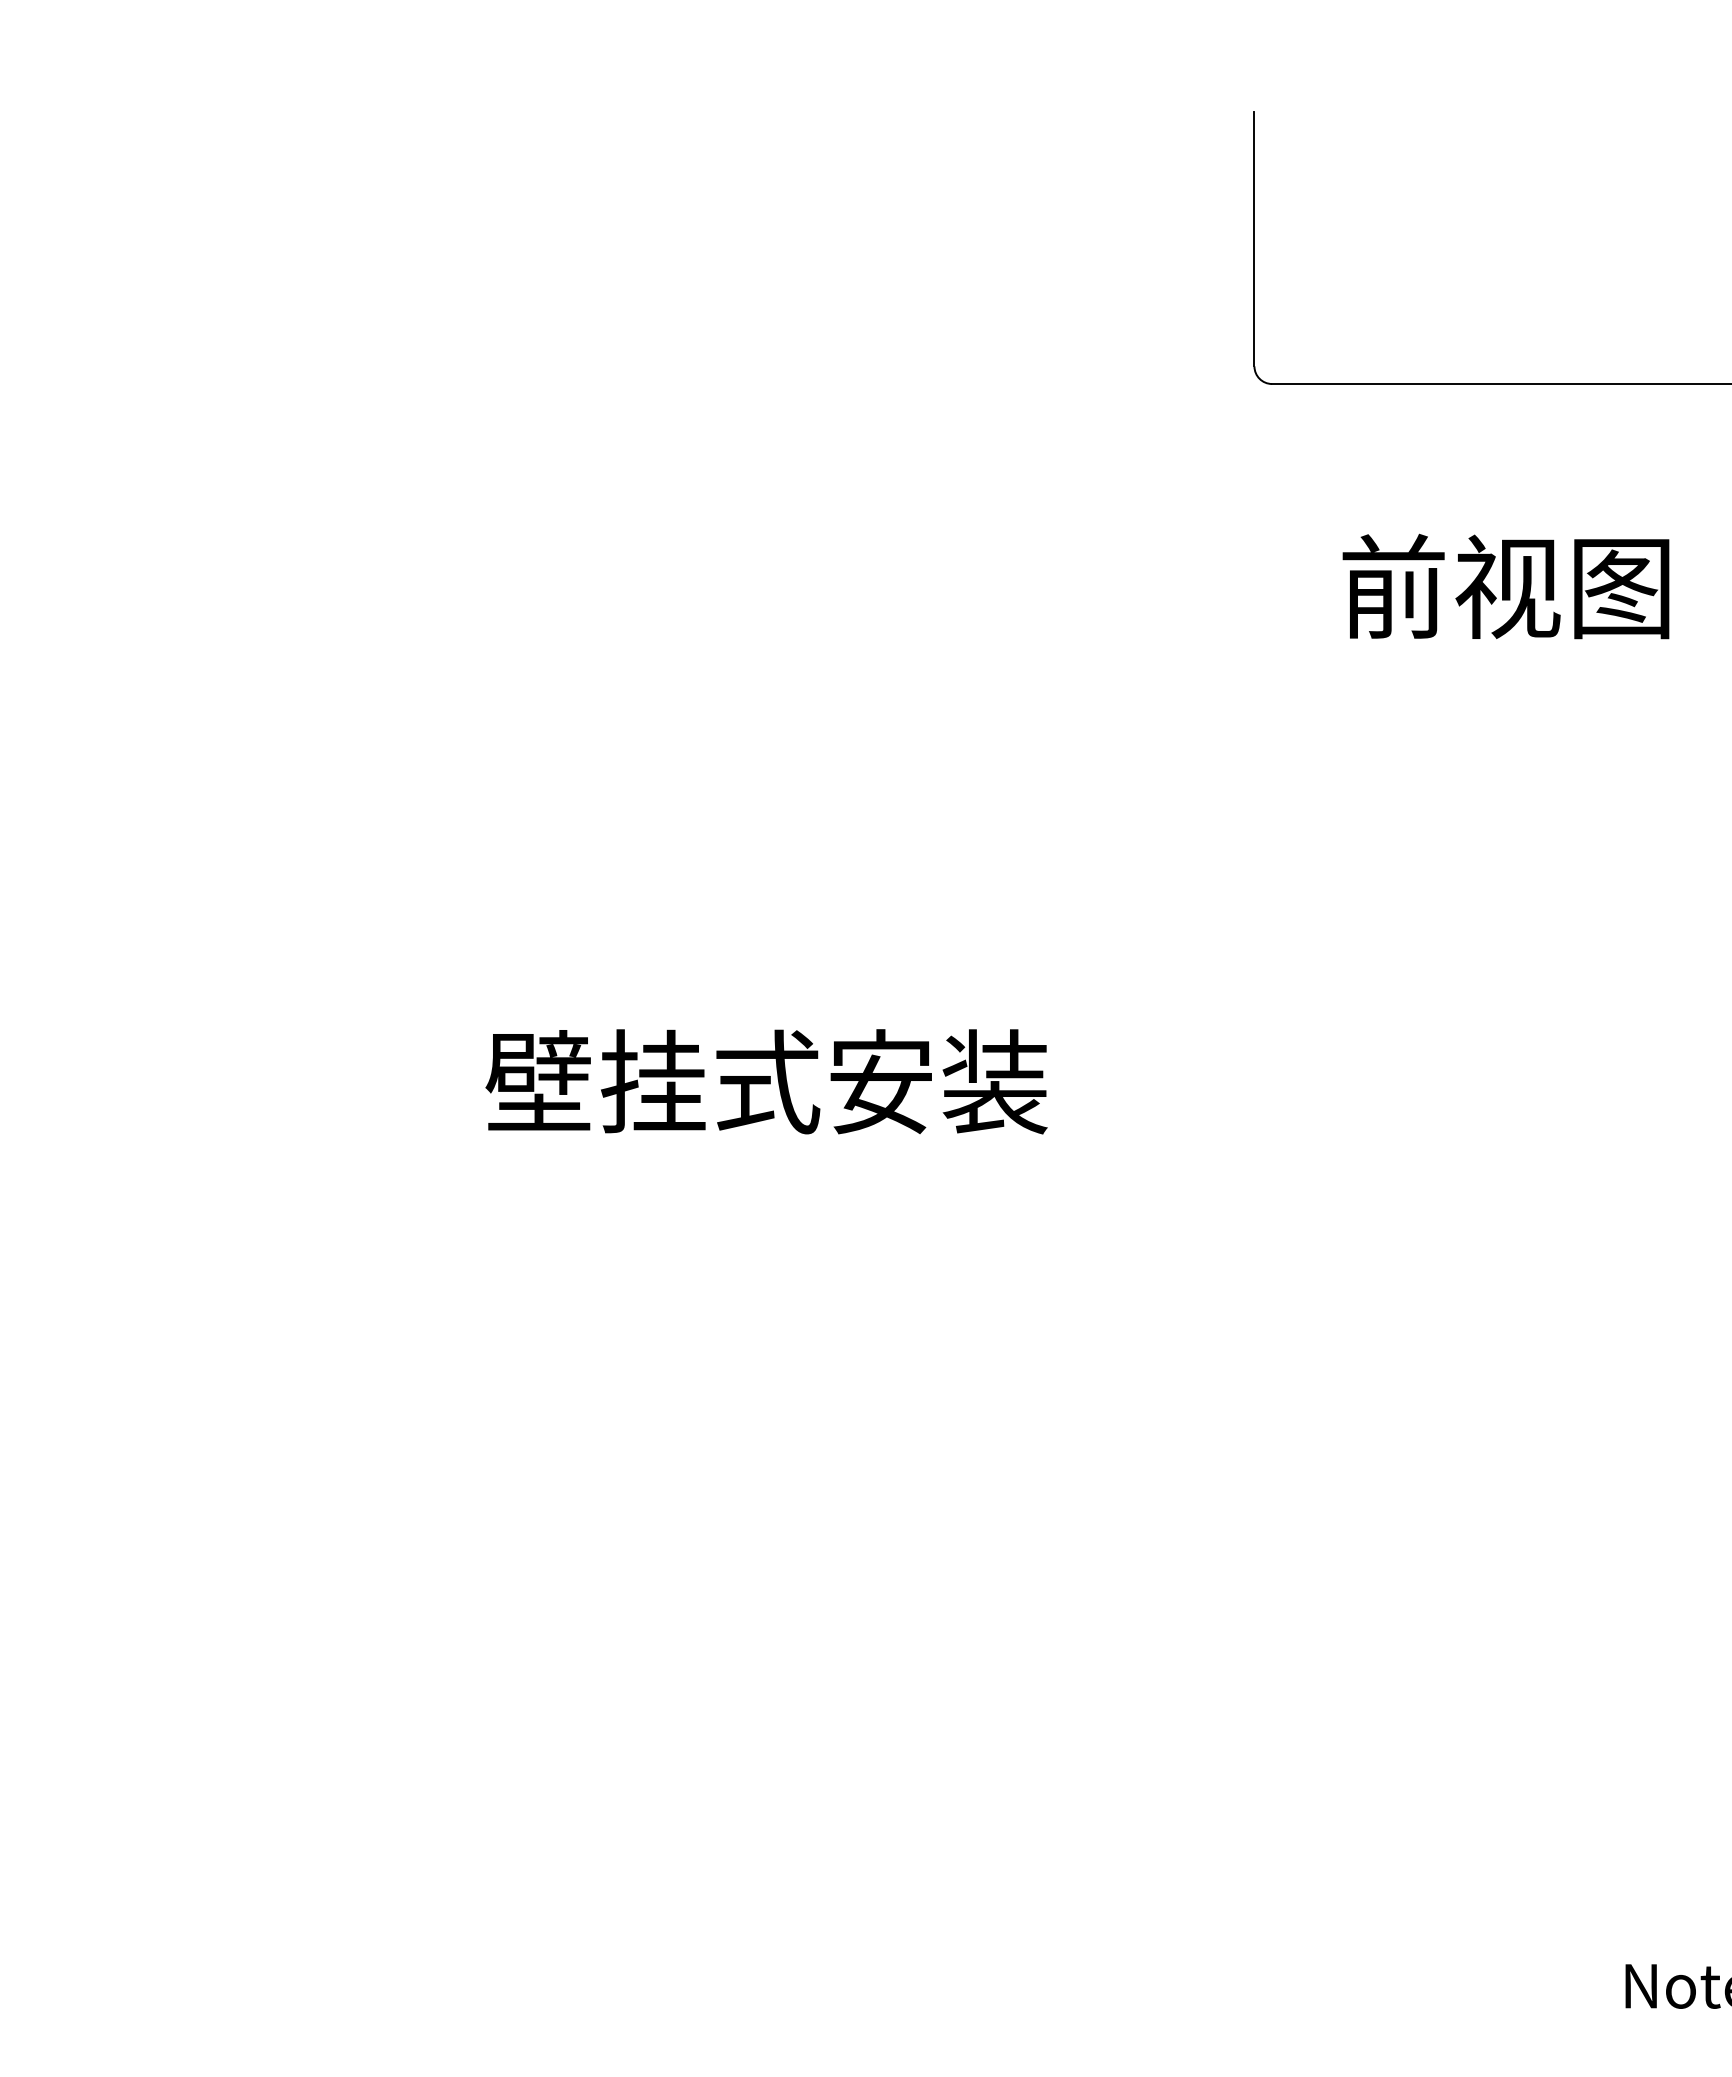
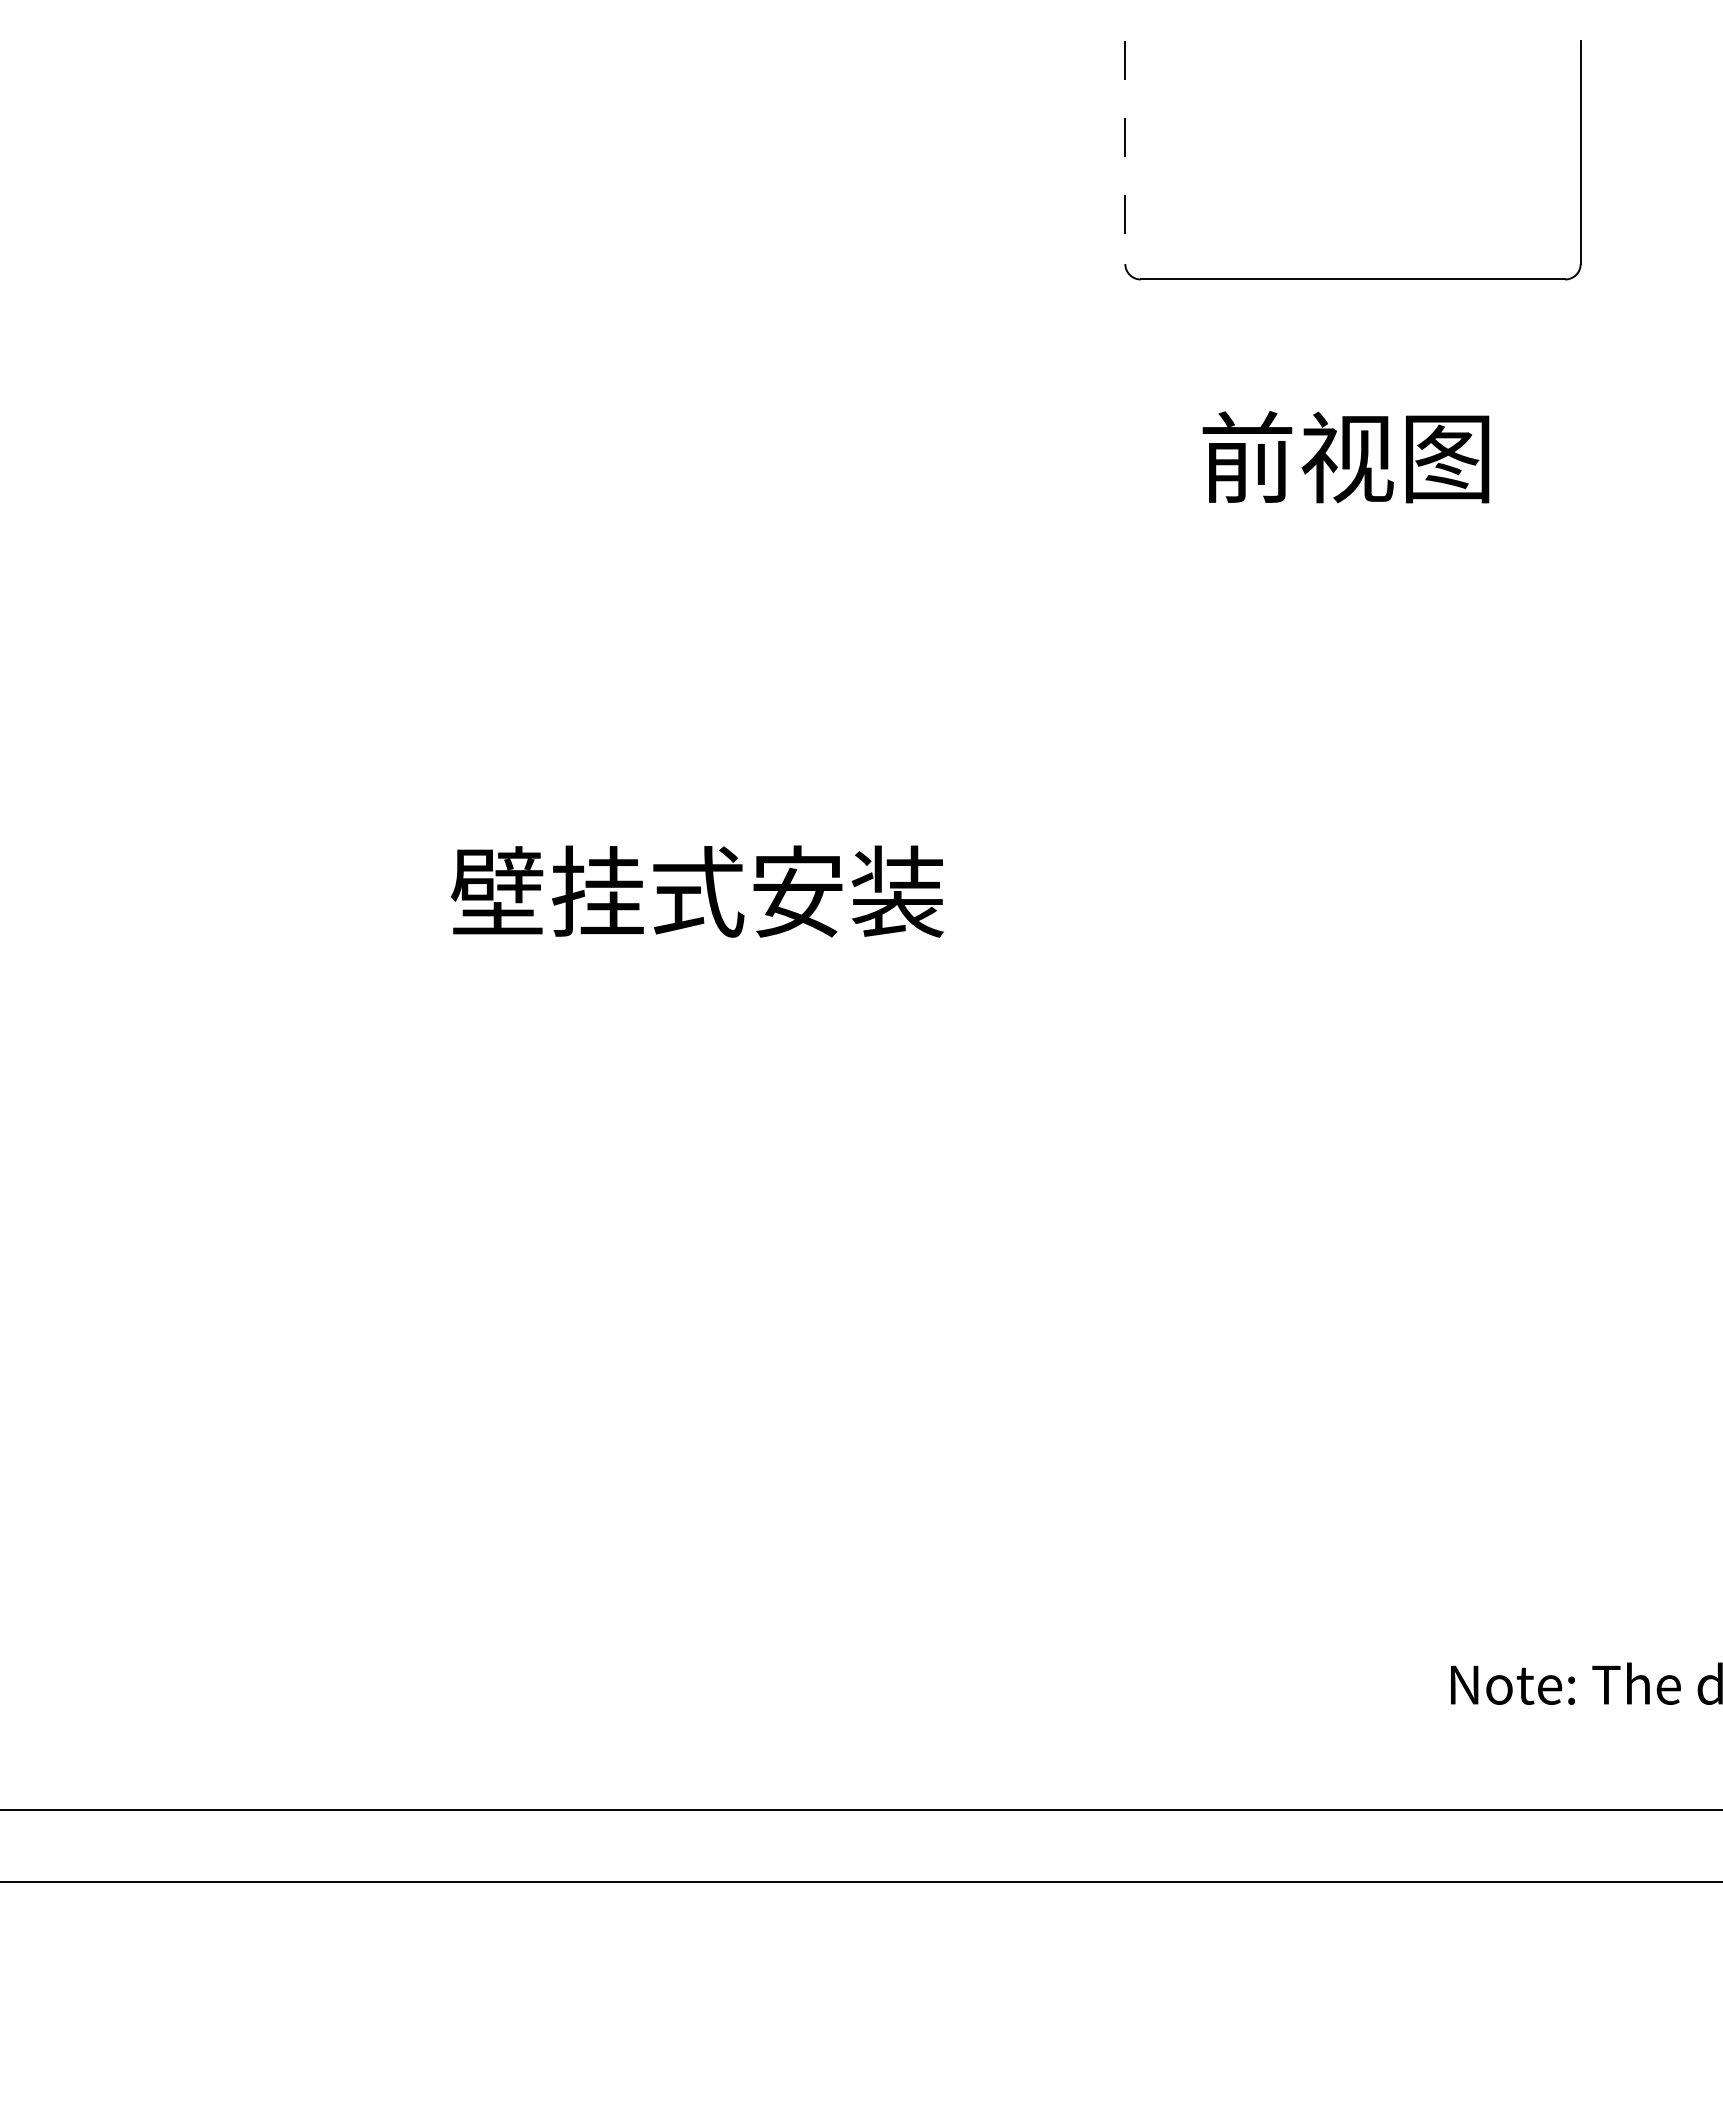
line: (1254, 239) -> (1125, 152), solid -> dashed

